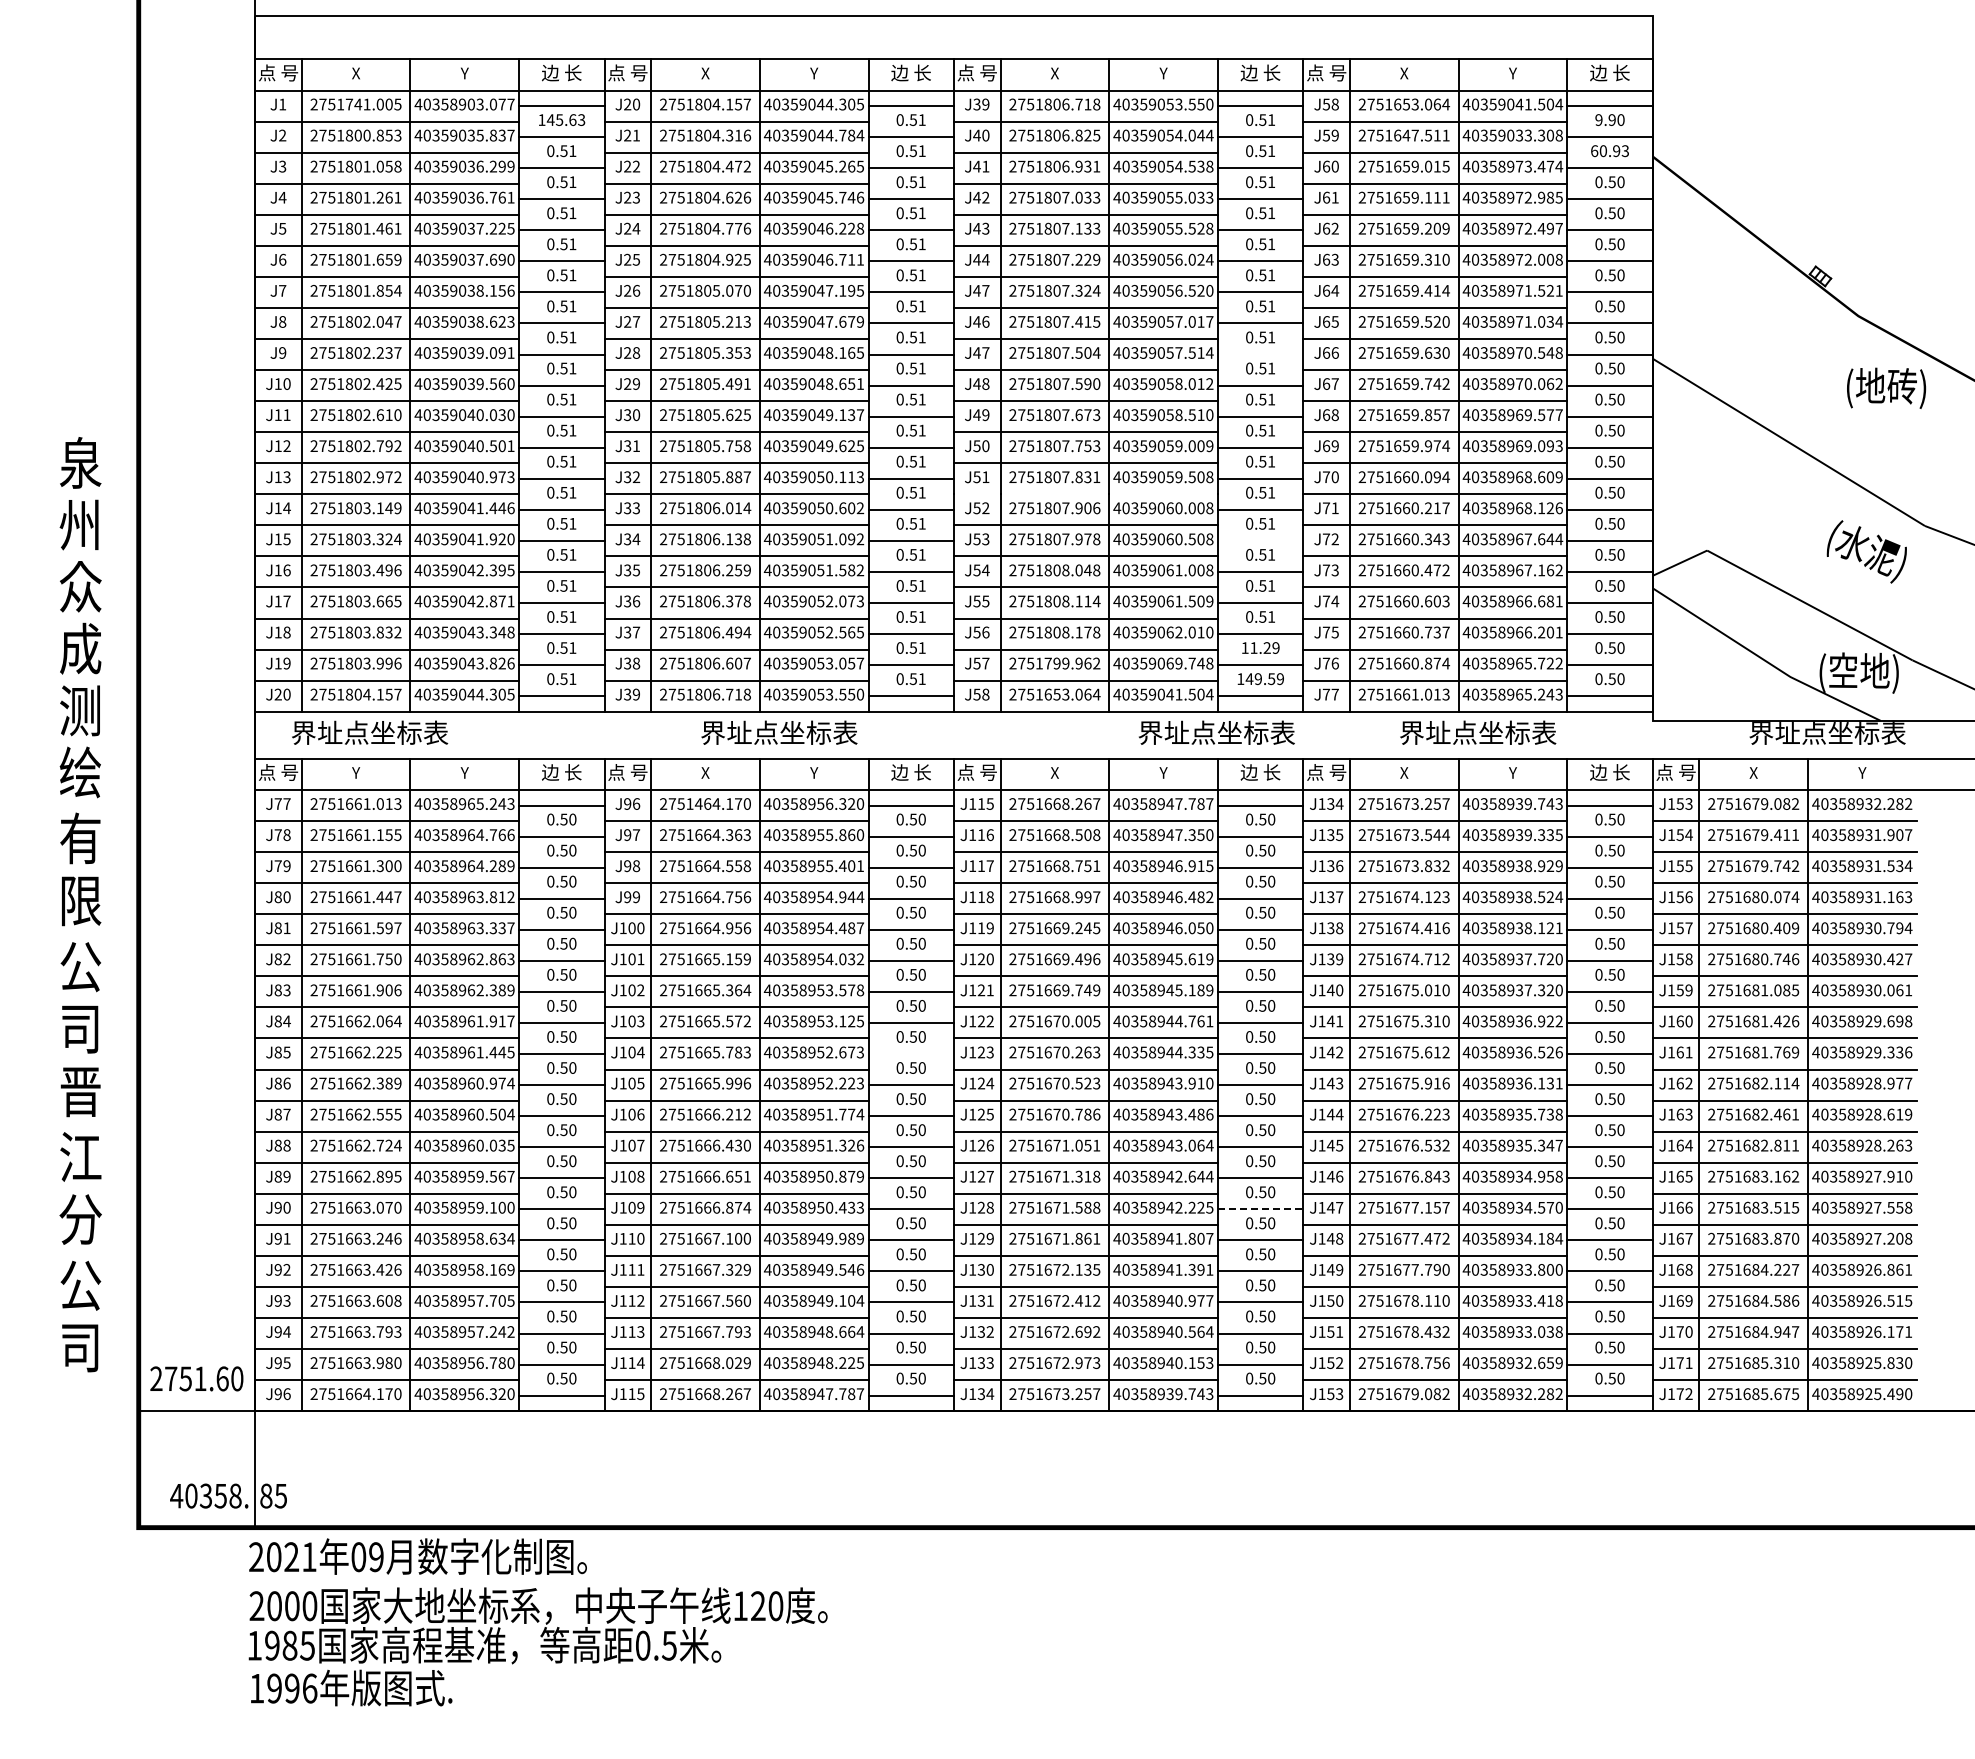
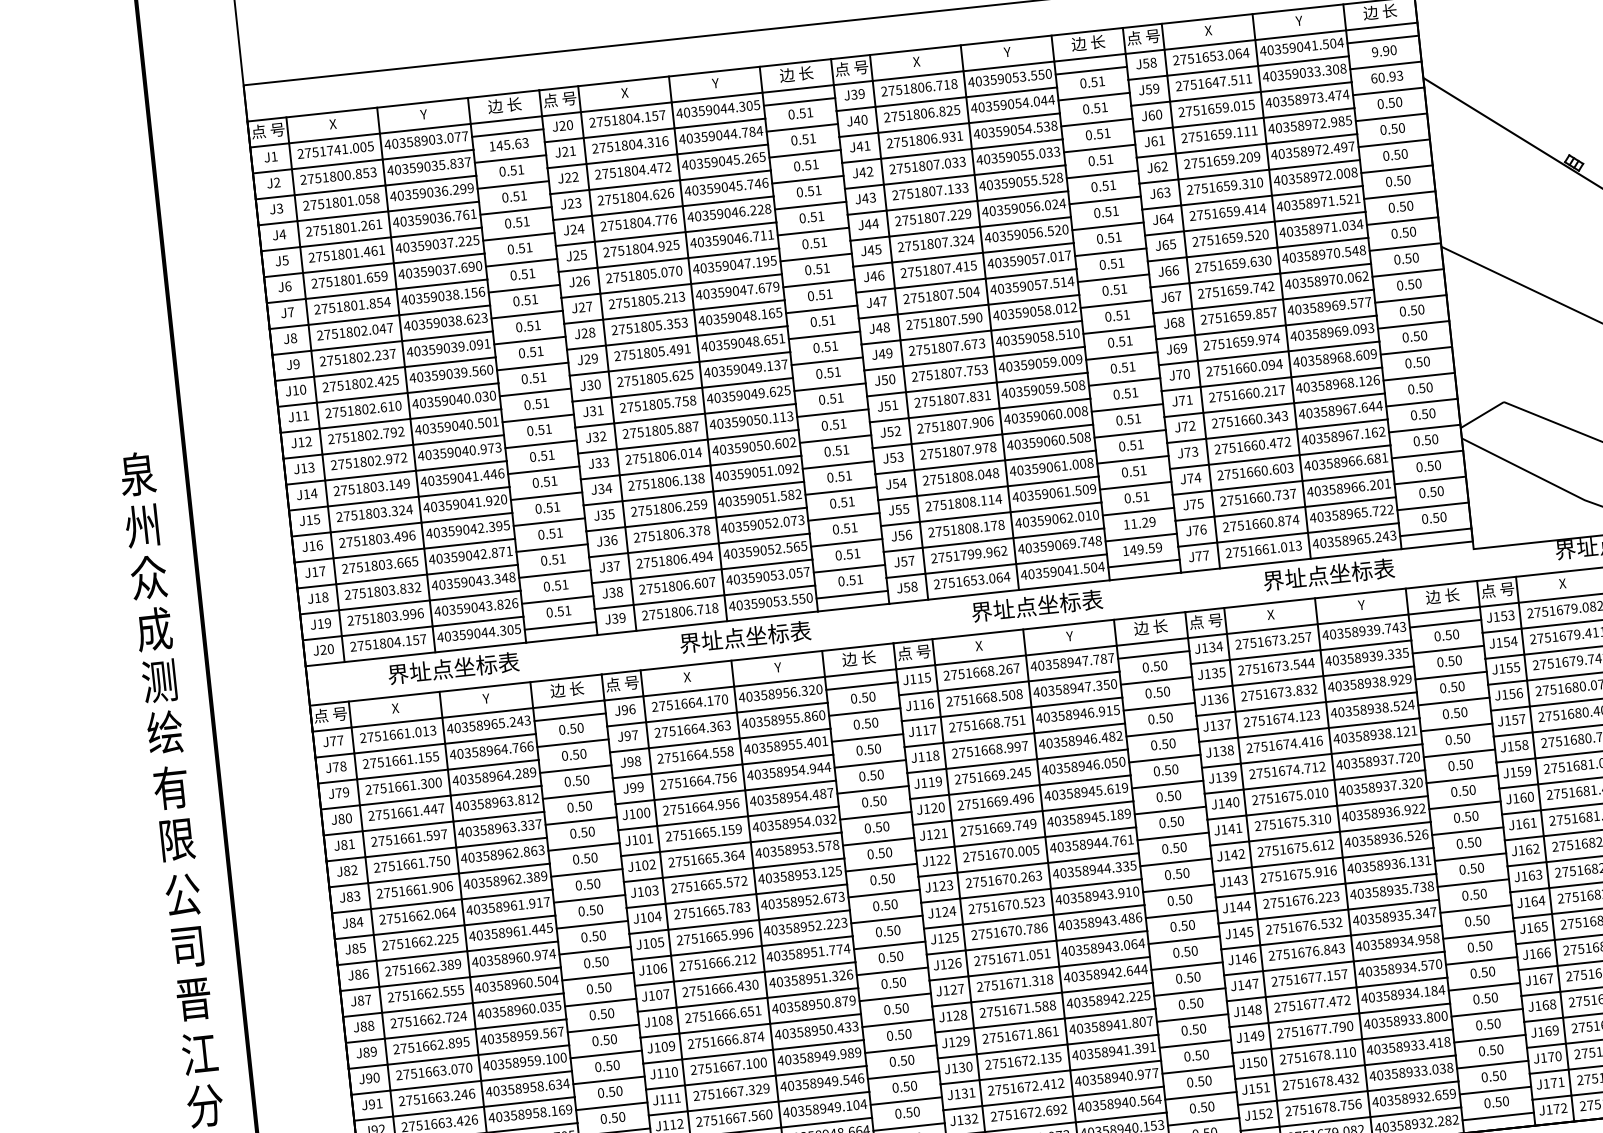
text: (985, 290) -> (878, 249), J47 -> J45
line: (1260, 354) -> (1113, 278), added
line: (1085, 494) -> (979, 410), added
line: (1260, 540) -> (1130, 433), added
text: (370, 732) -> (453, 667), moved
text: (1216, 732) -> (1036, 605), moved
text: (356, 772) -> (395, 707), Y -> X
text: (698, 803) -> (684, 703), 2751464.170 -> 2751664.170
line: (910, 1054) -> (883, 894), added
line: (1260, 1209) -> (1189, 992), dashed -> solid

